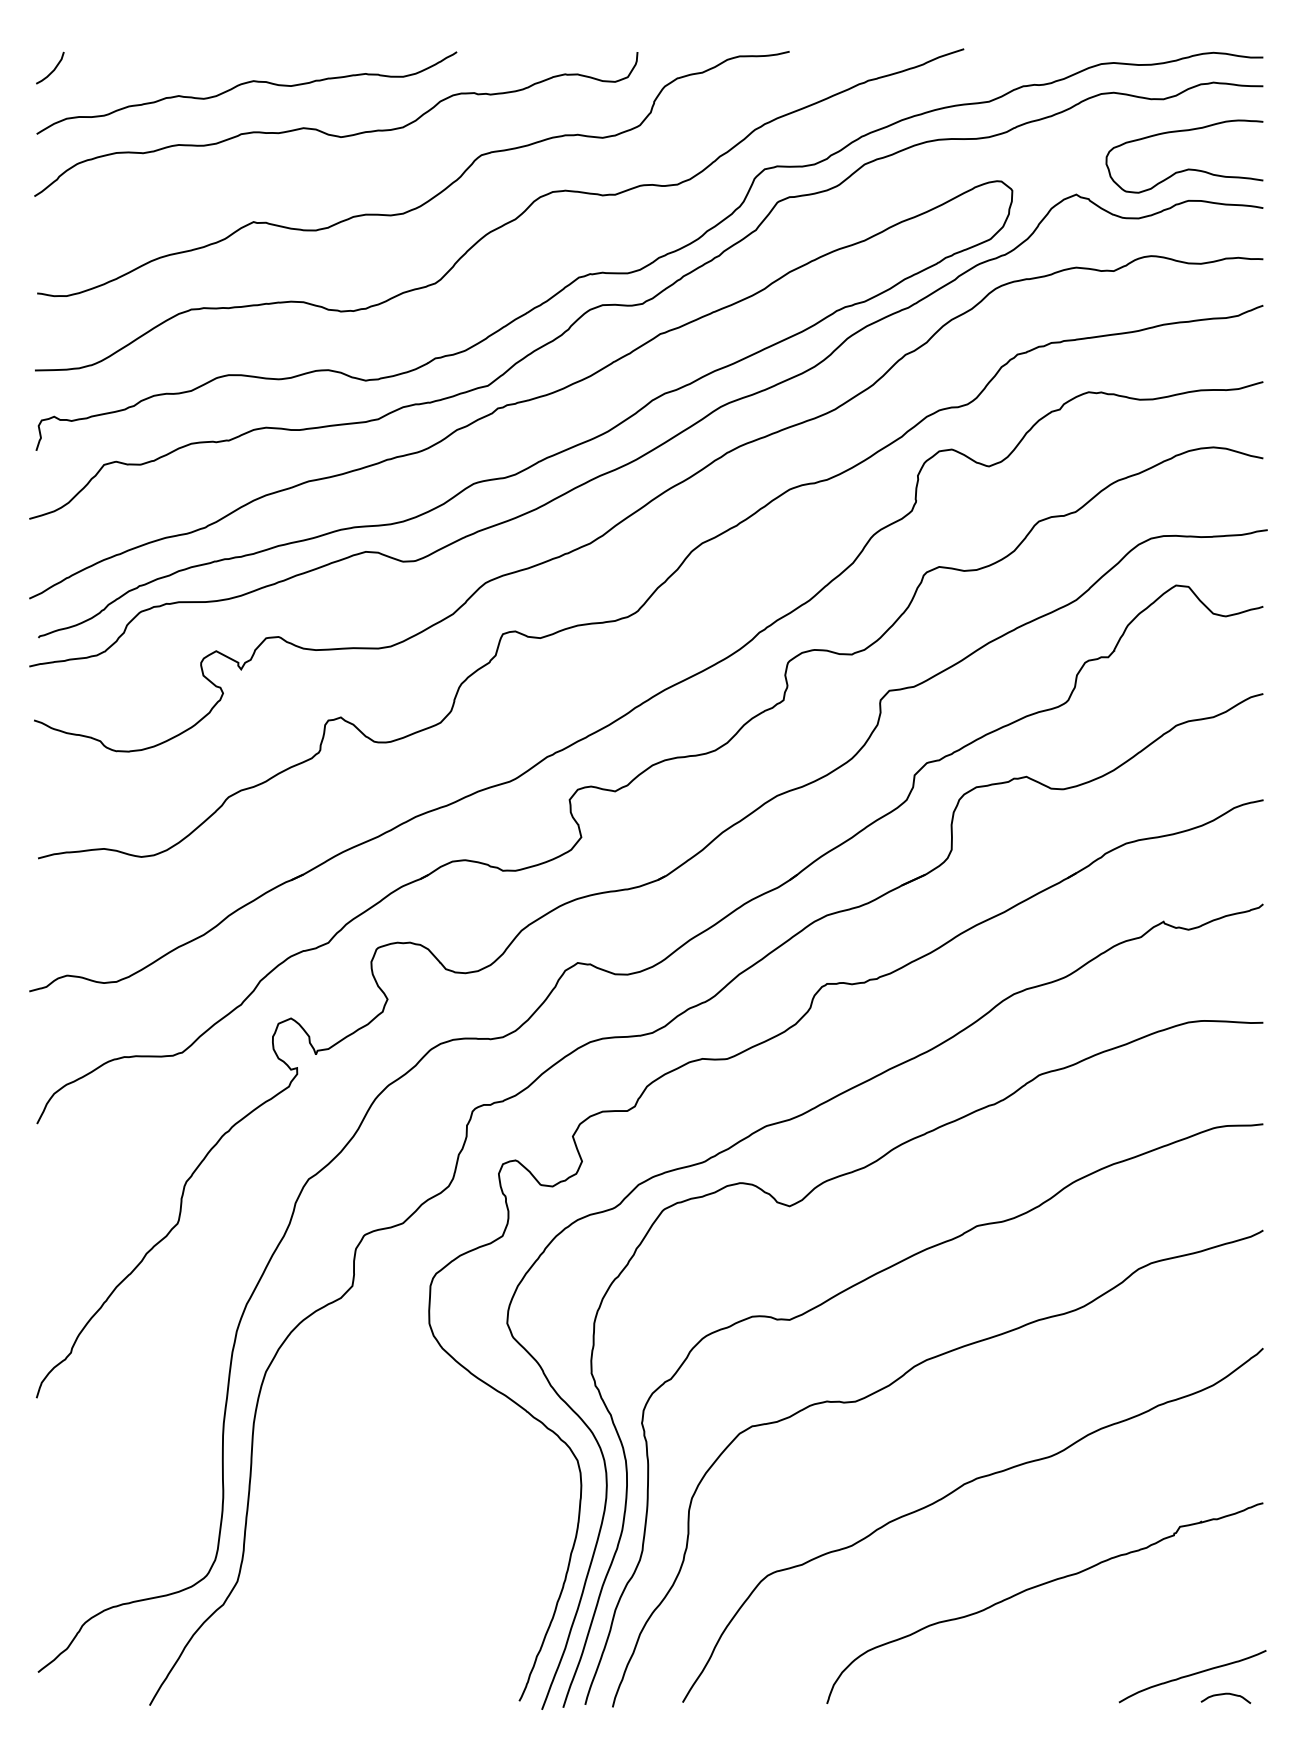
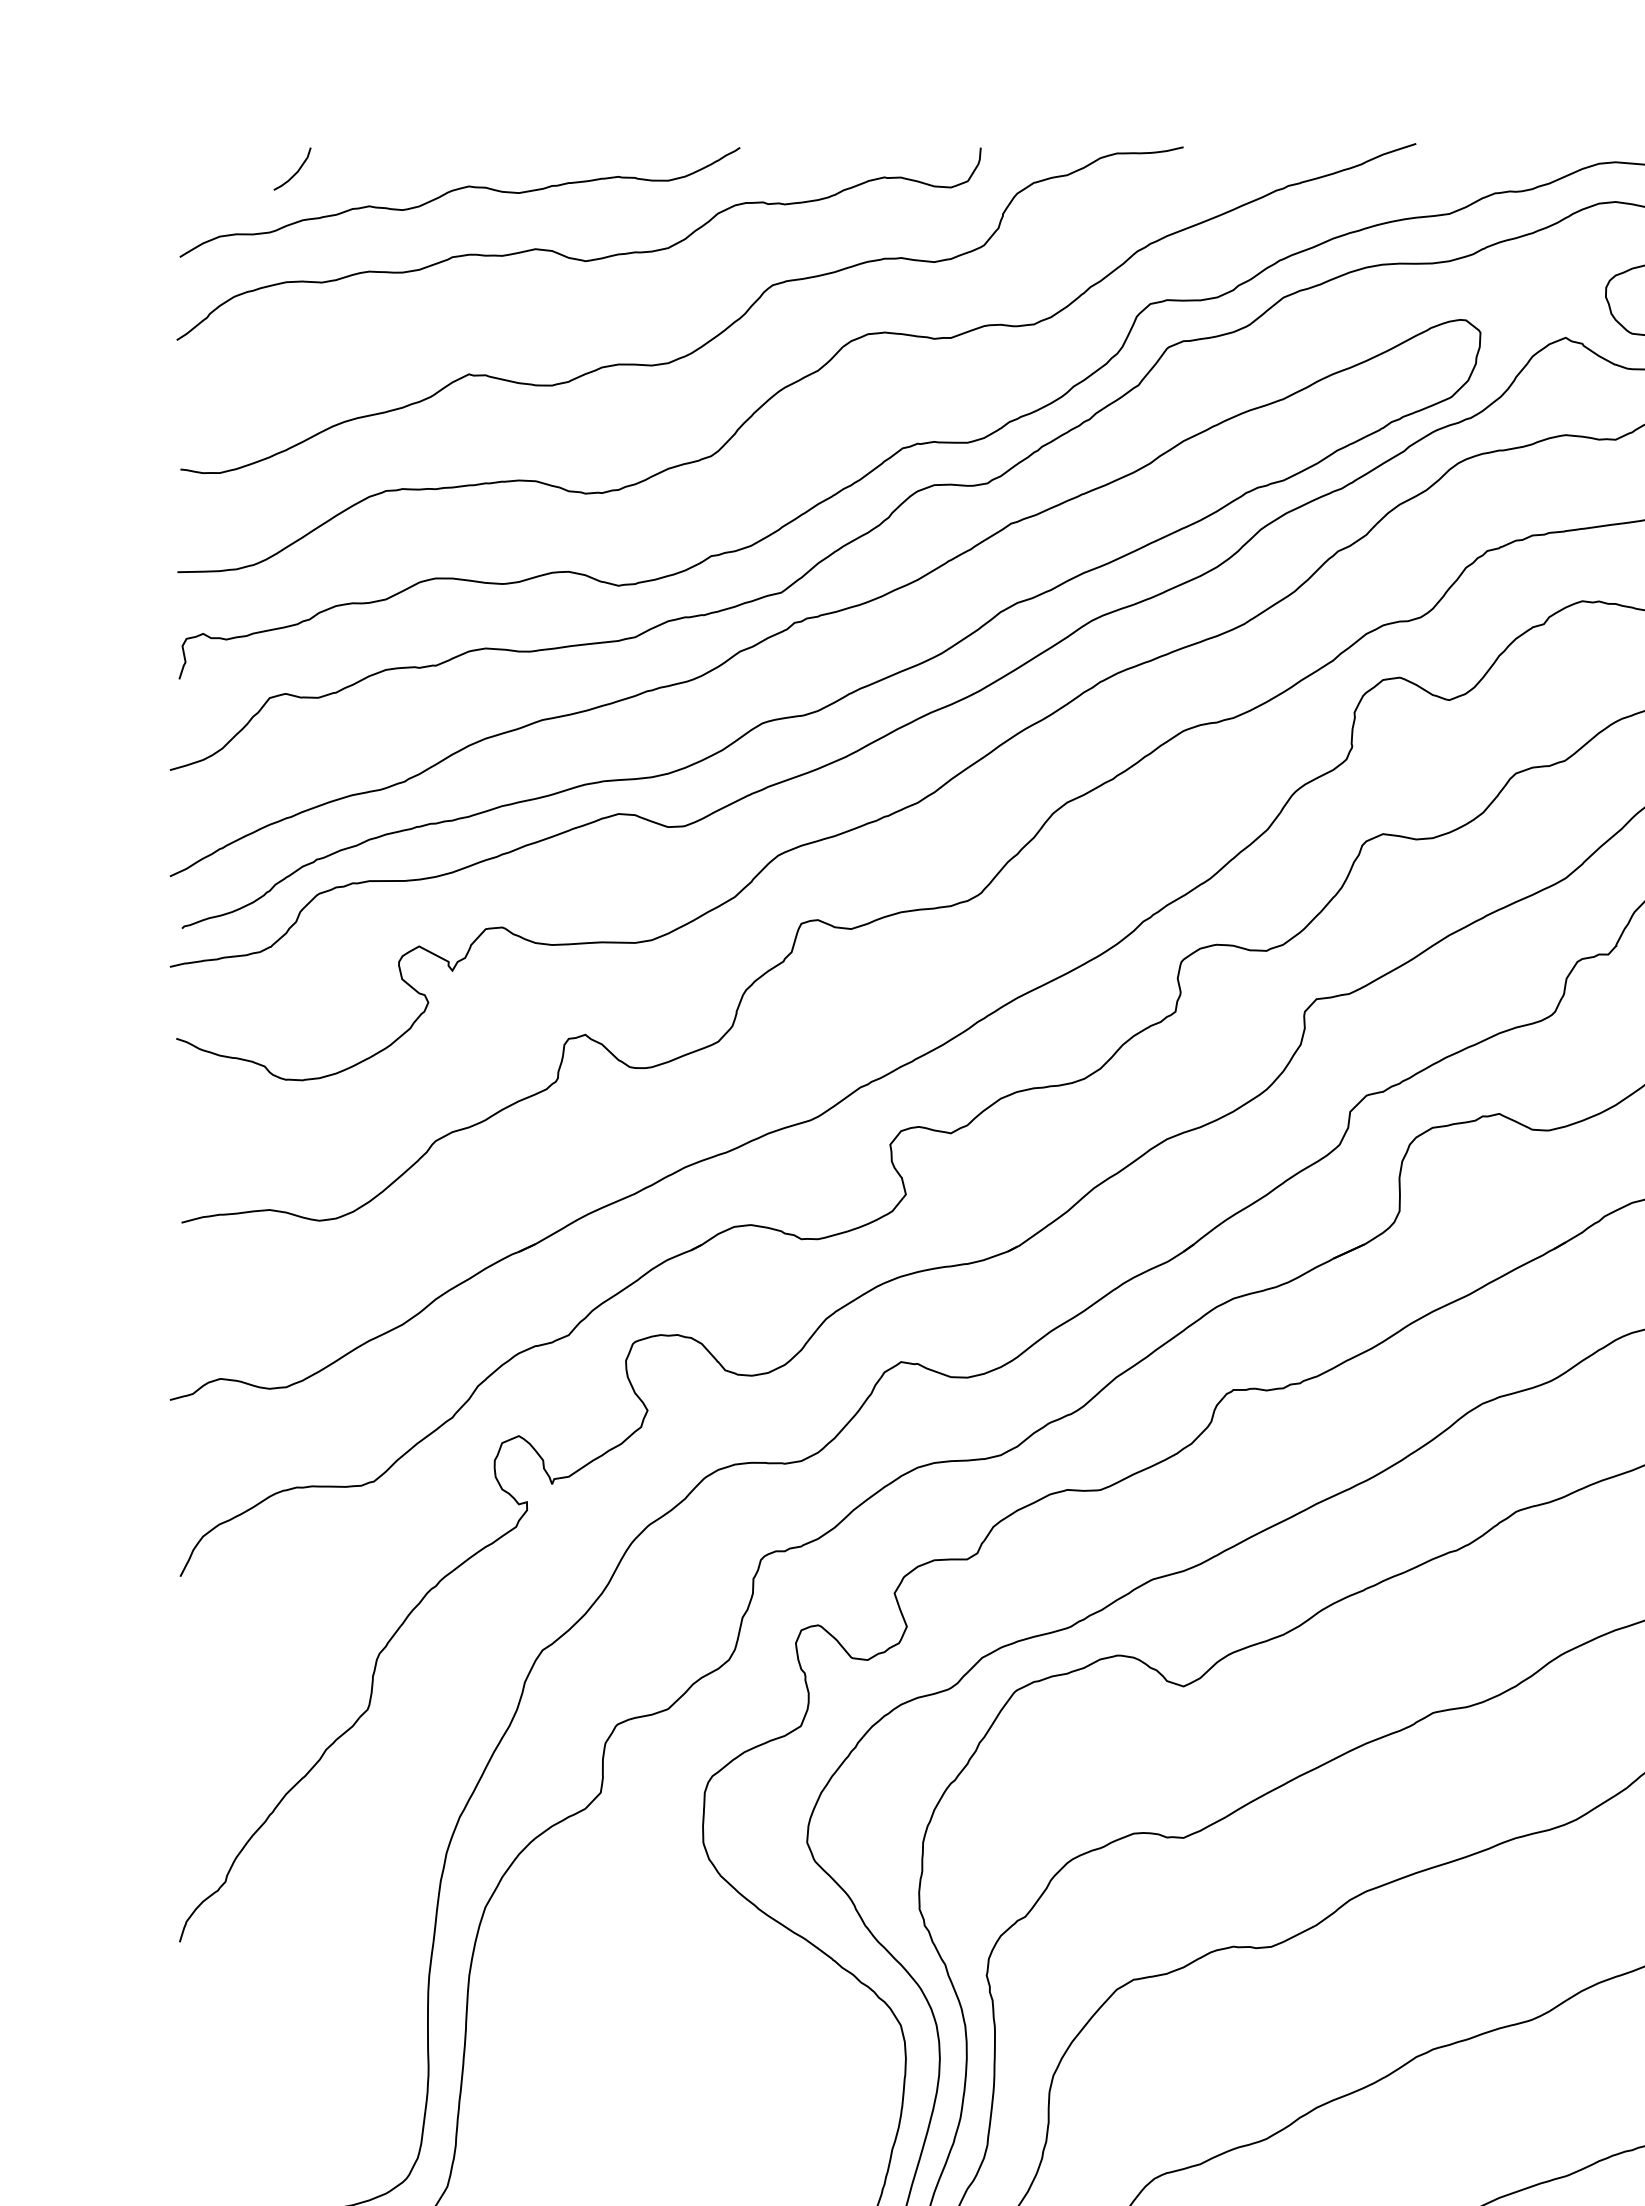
curve: (53, 69) -> (296, 170), moved

